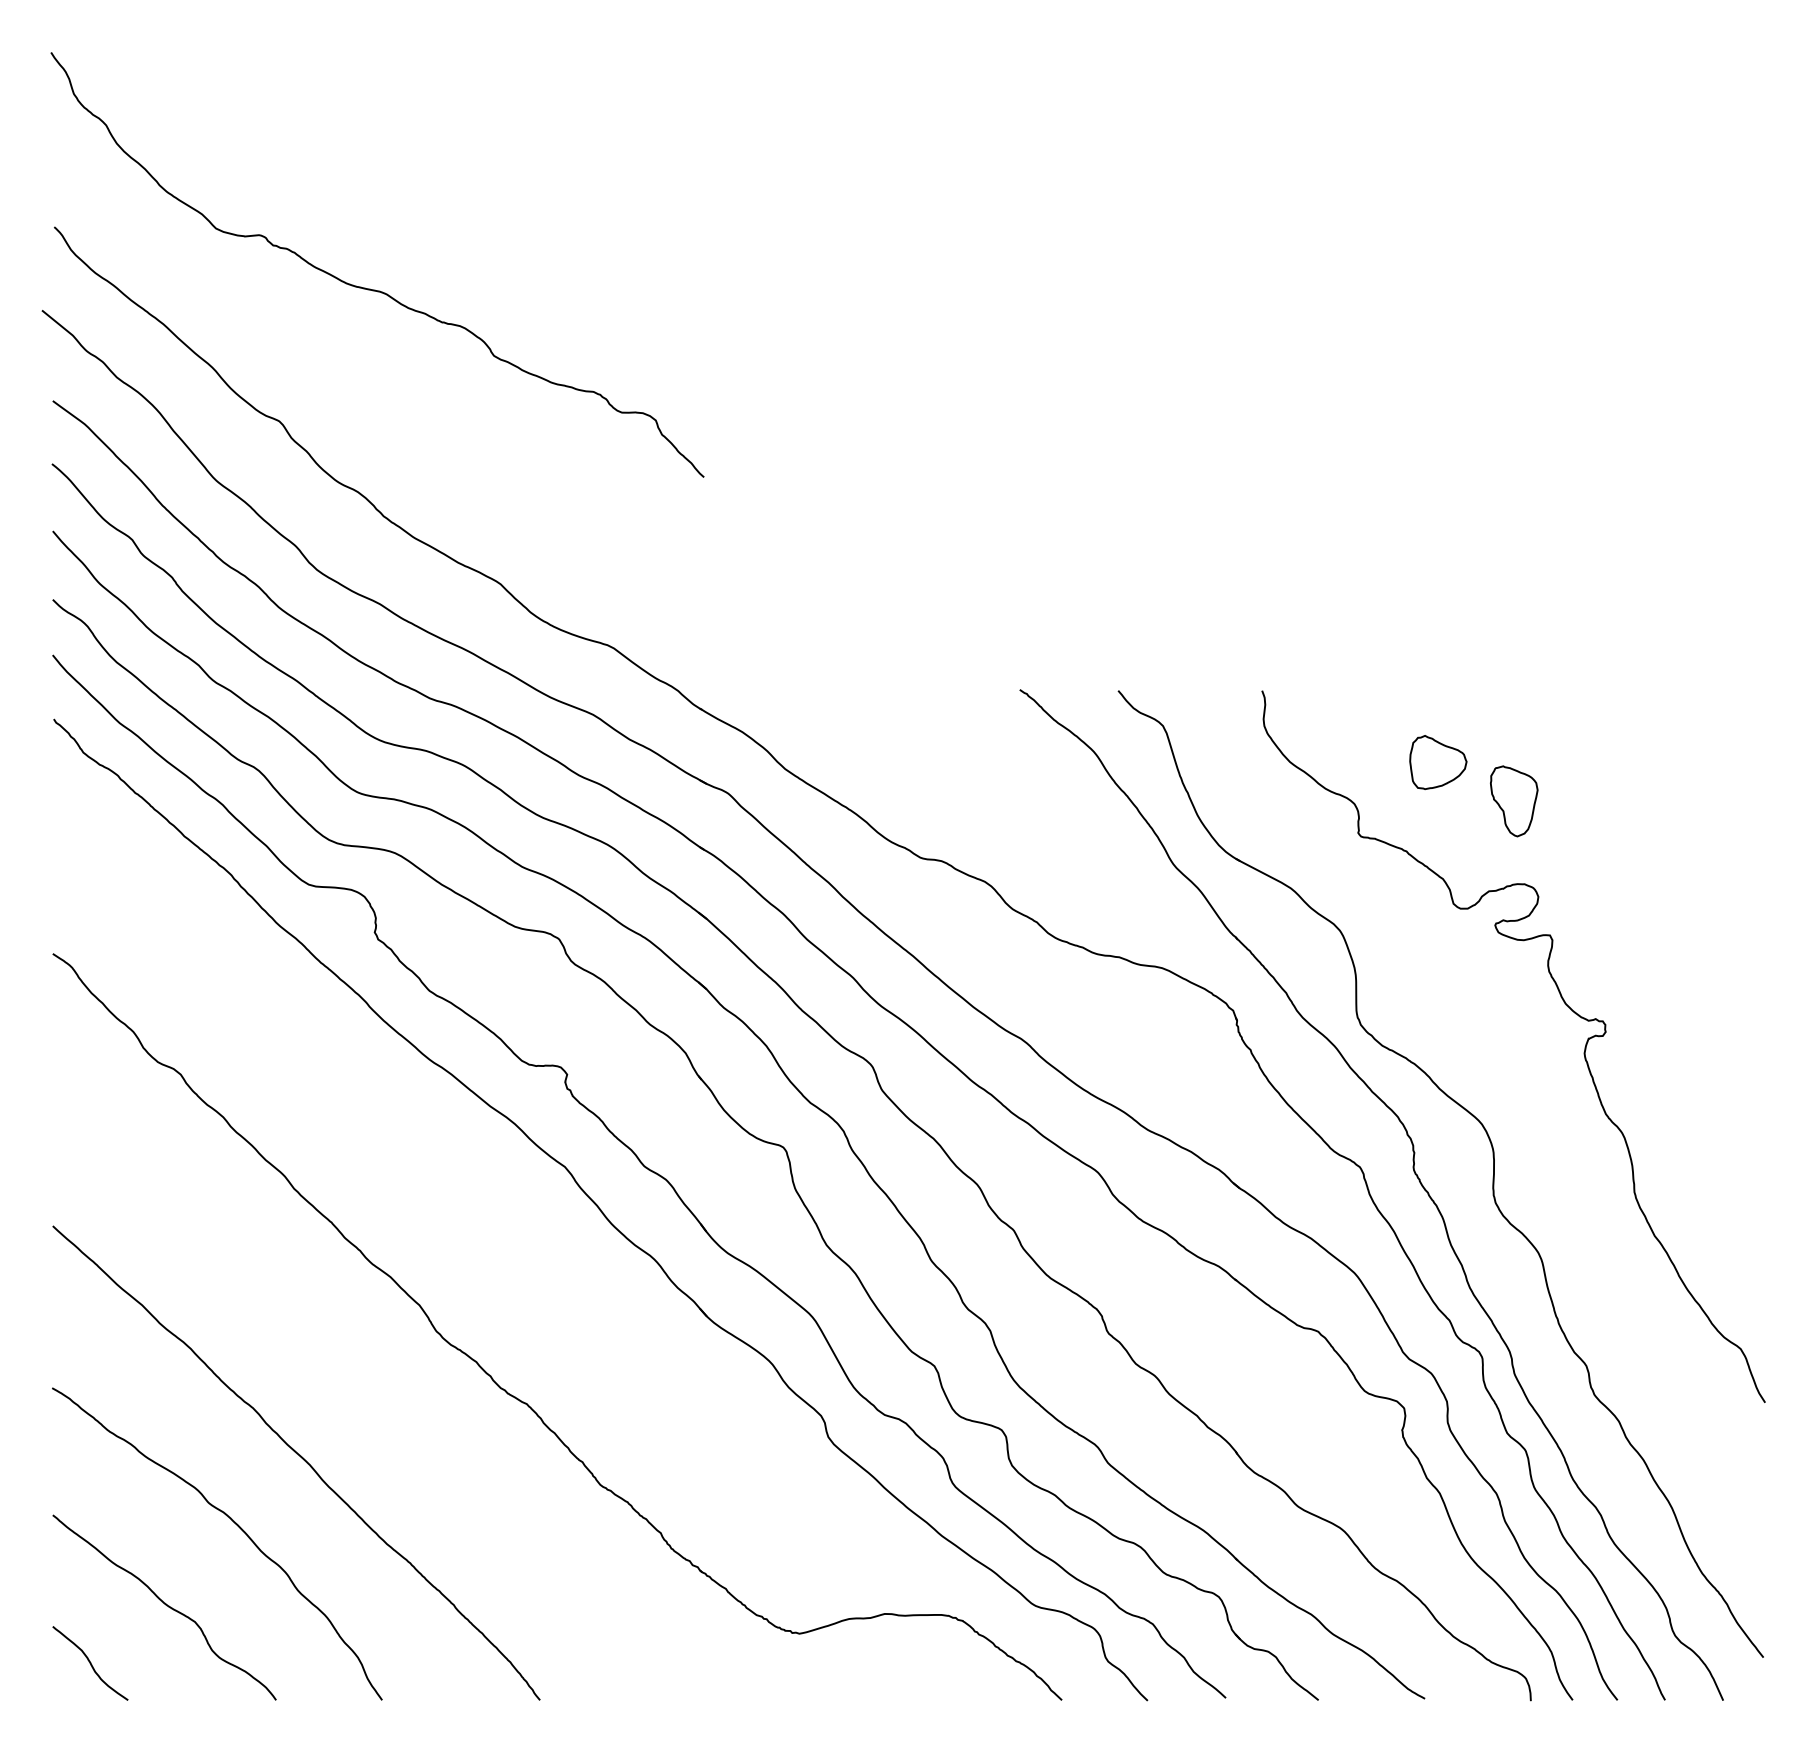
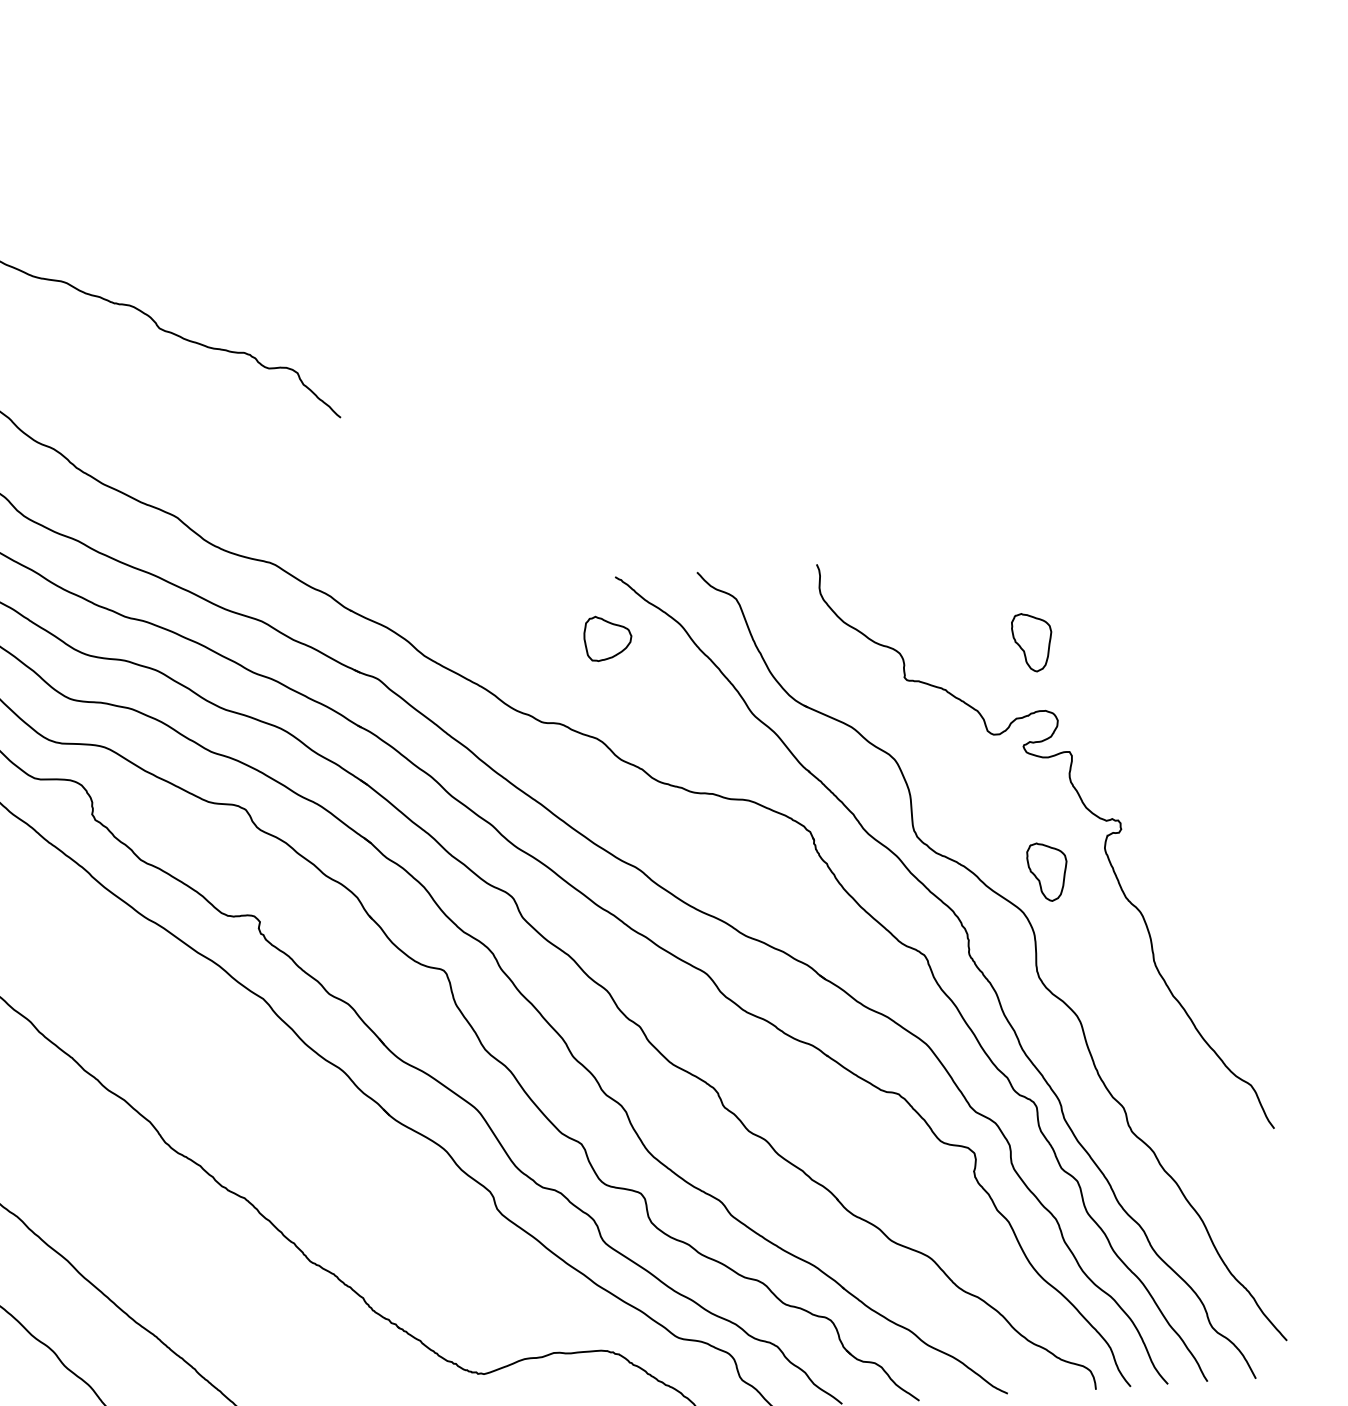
part: (1438, 762) -> (608, 638), moved
part: (1514, 1077) -> (1047, 872), added

